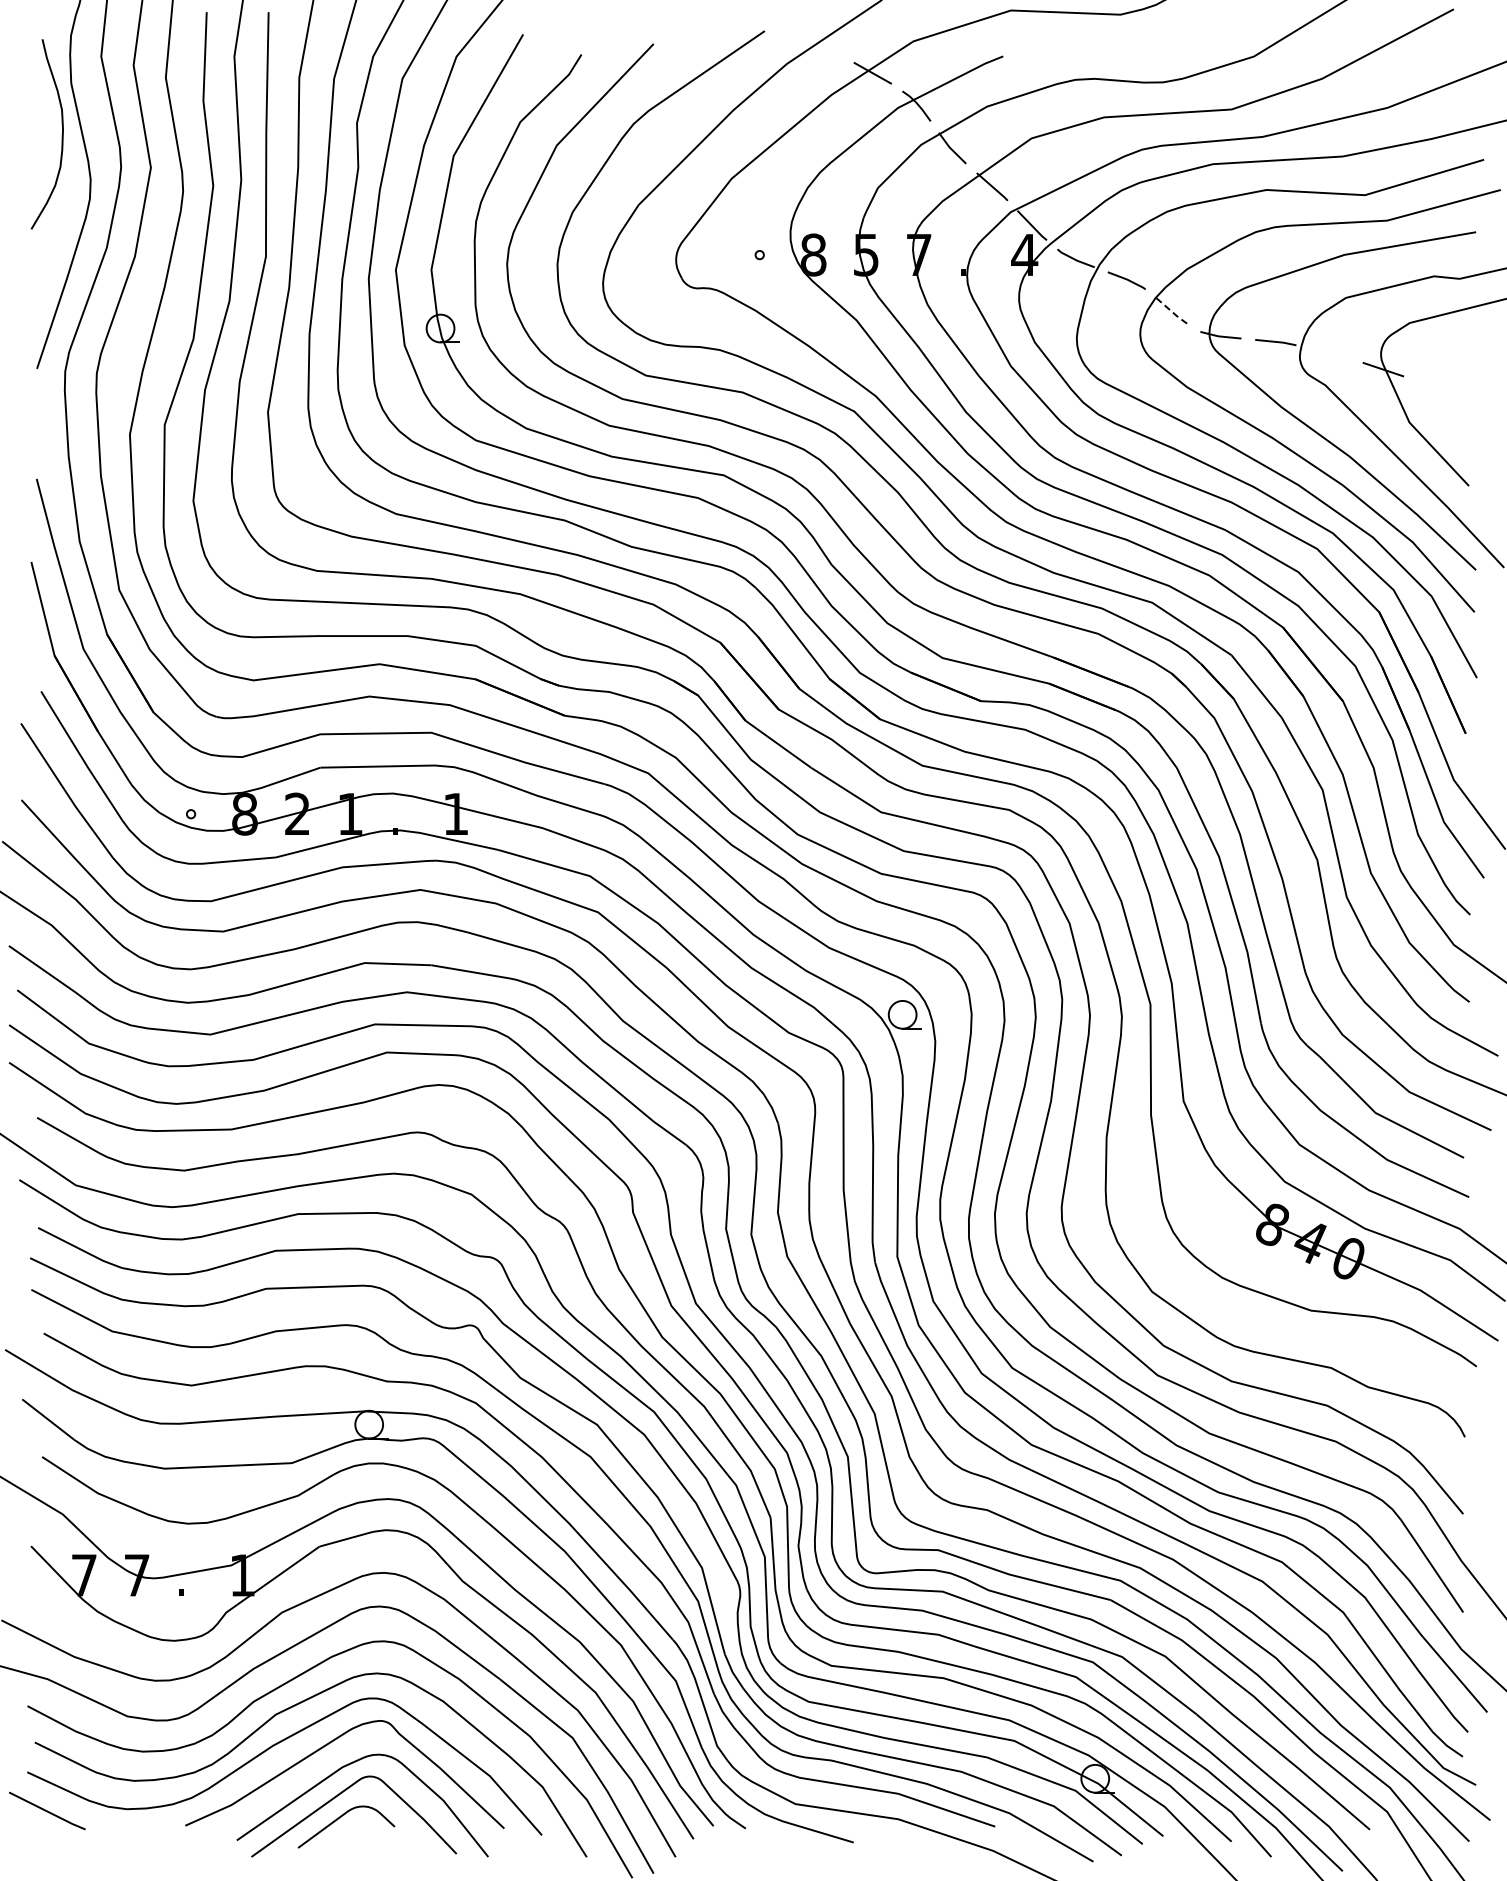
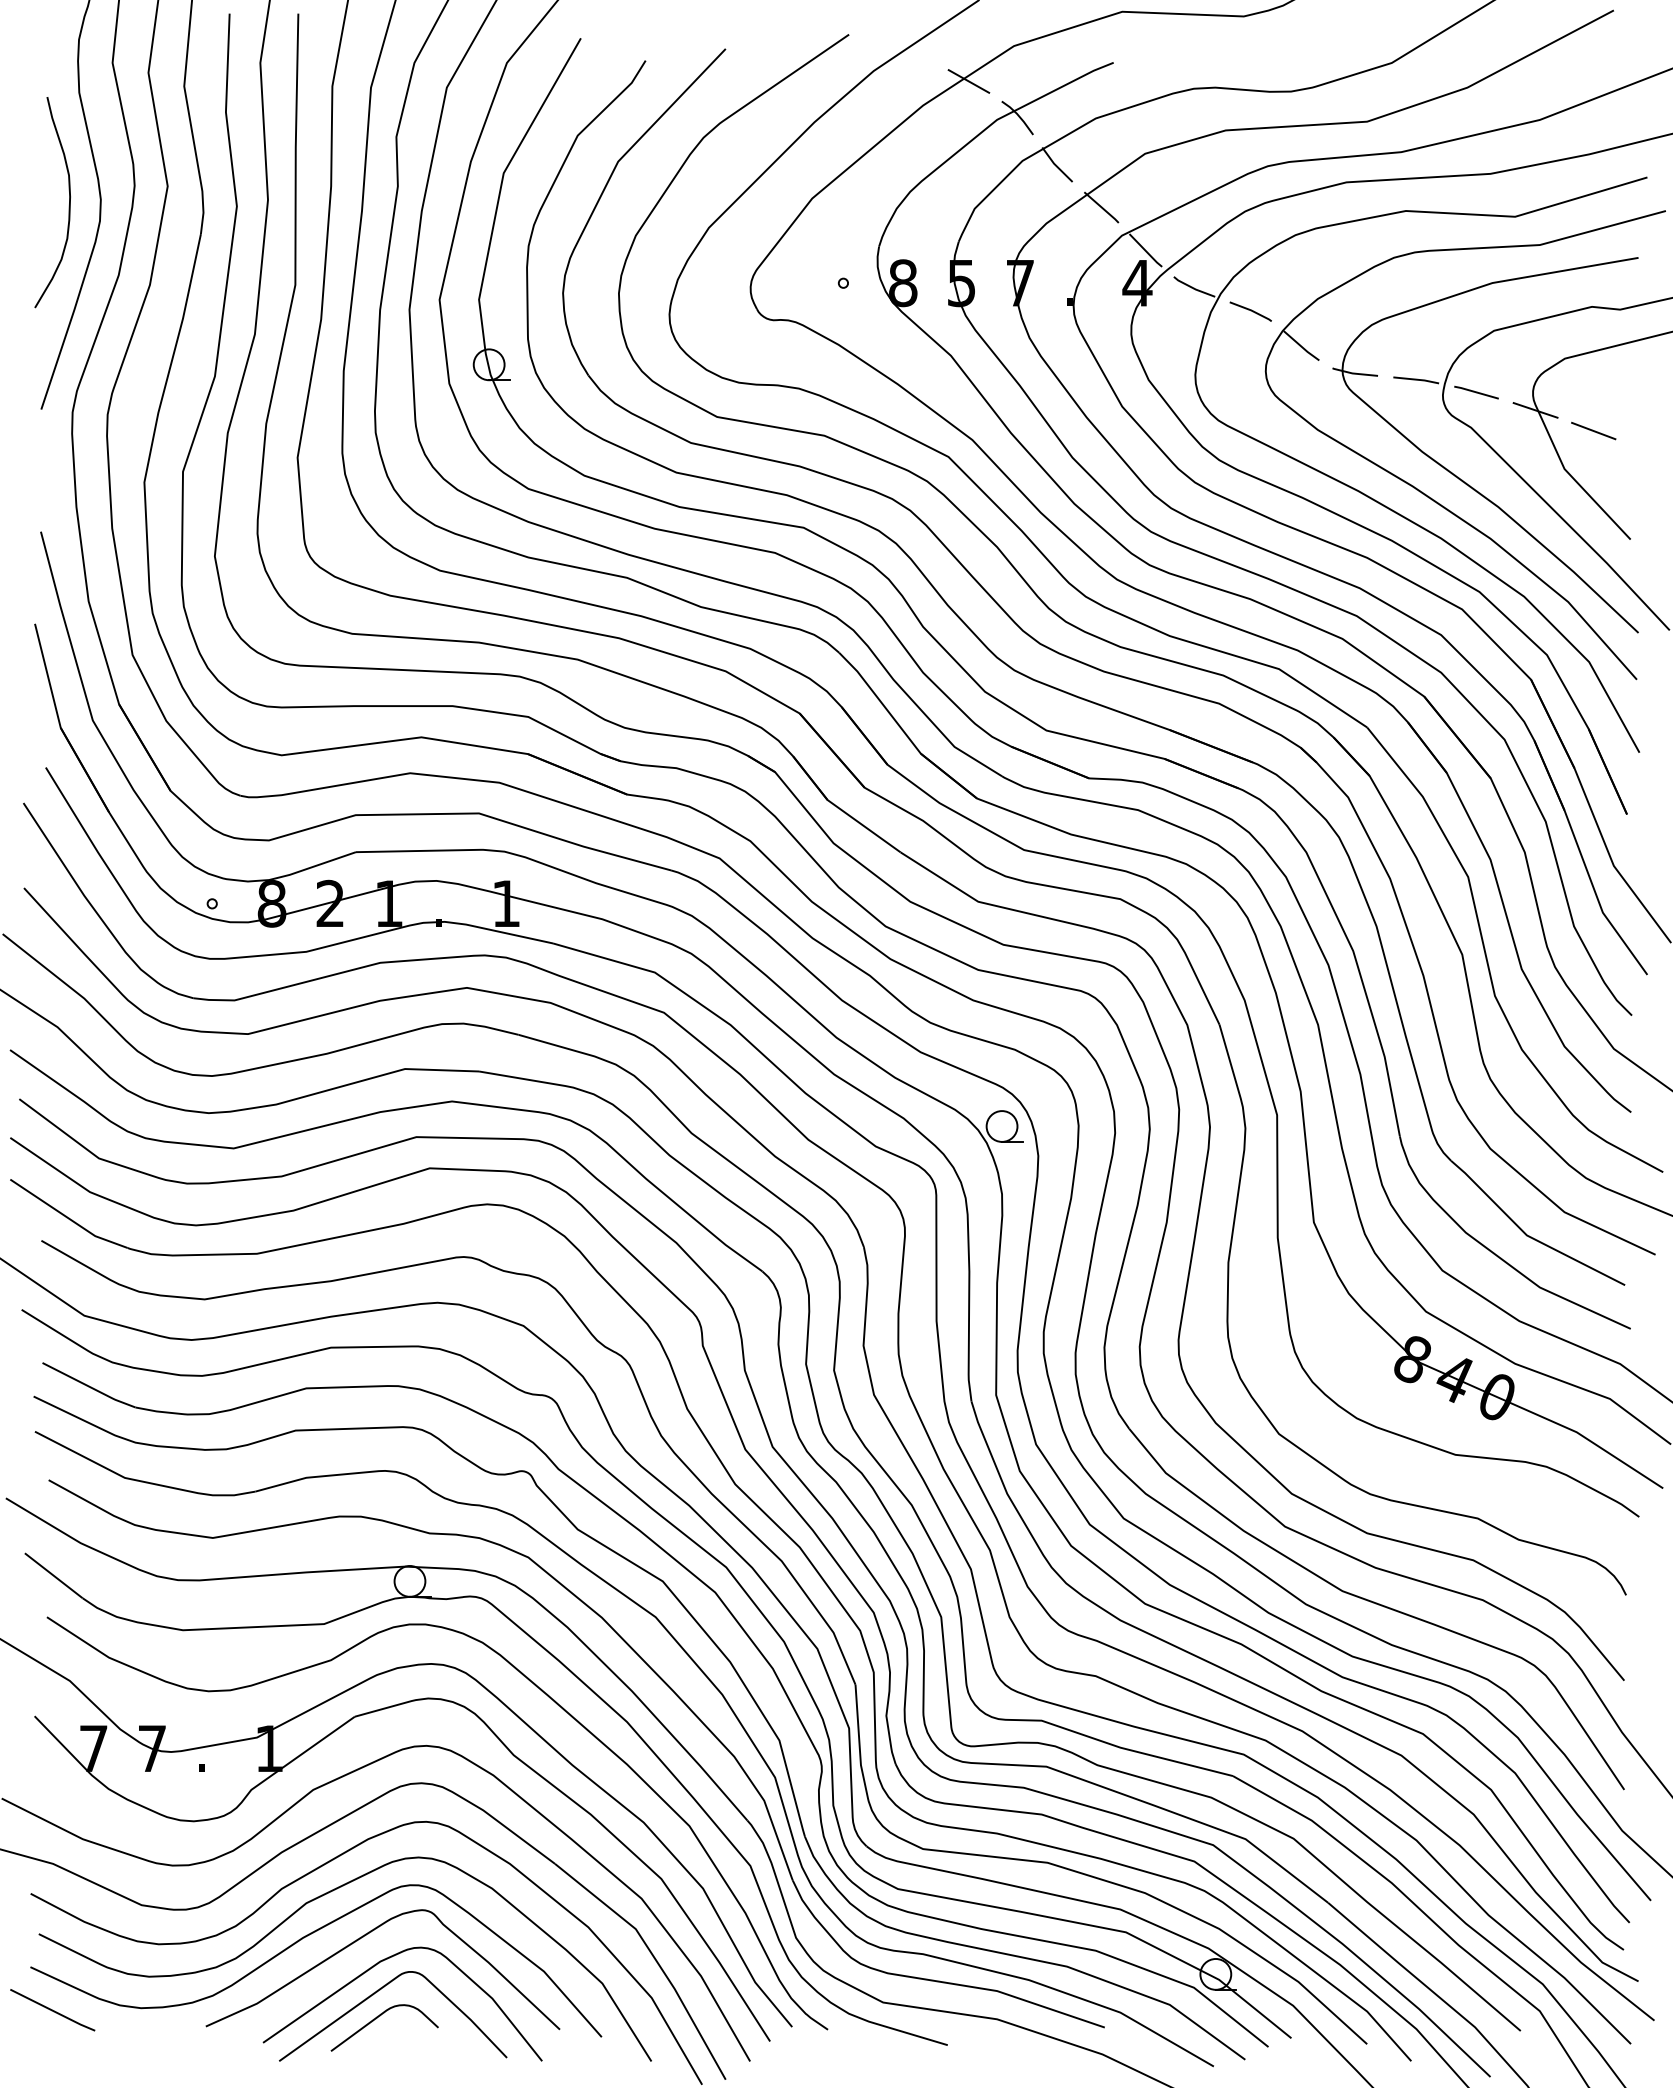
curve: (61, 135) -> (68, 203), moved
line: (1172, 312) -> (1301, 346), dashed -> solid
line: (1330, 353) -> (1476, 392), added
line: (1435, 387) -> (1593, 430), added

